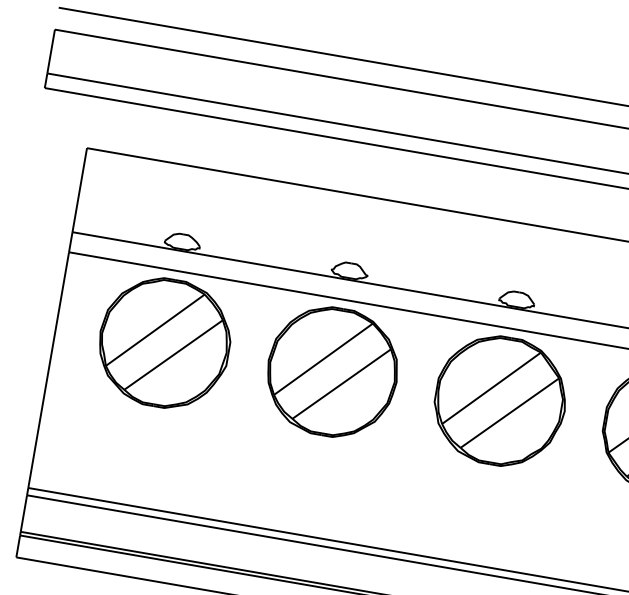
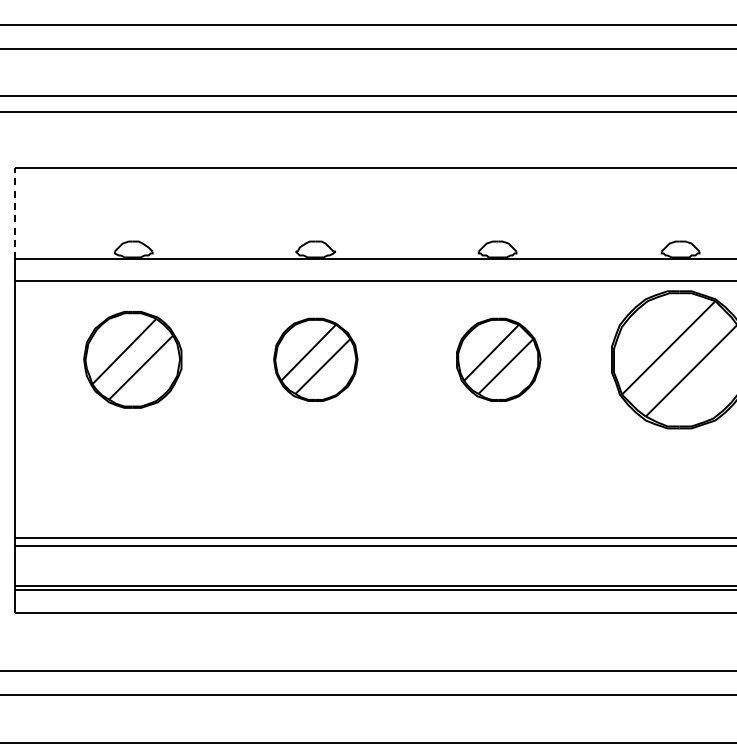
line: (79, 189) -> (15, 213), solid -> dashed
part: (164, 342) -> (132, 359), size x0.7
part: (332, 371) -> (315, 359), size x0.6
part: (500, 400) -> (498, 359), size x0.6

